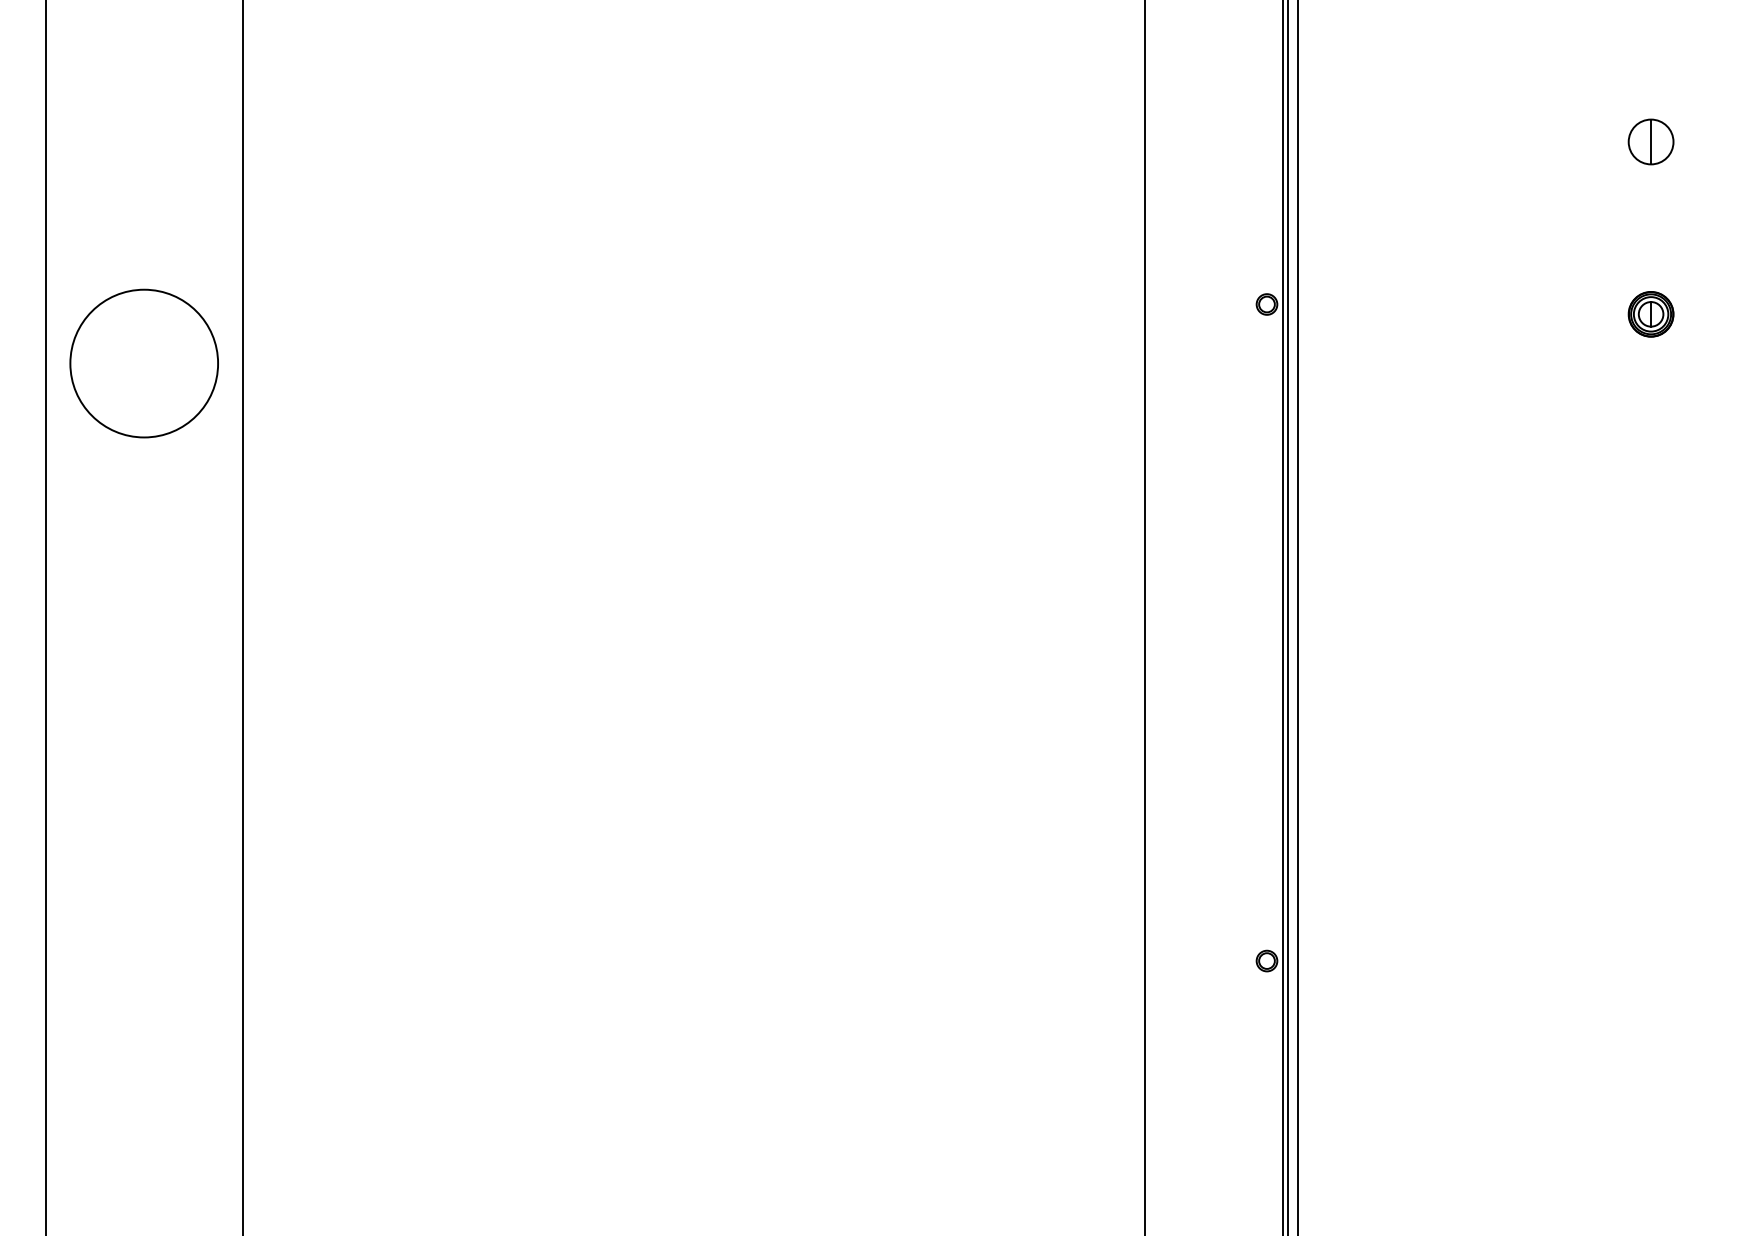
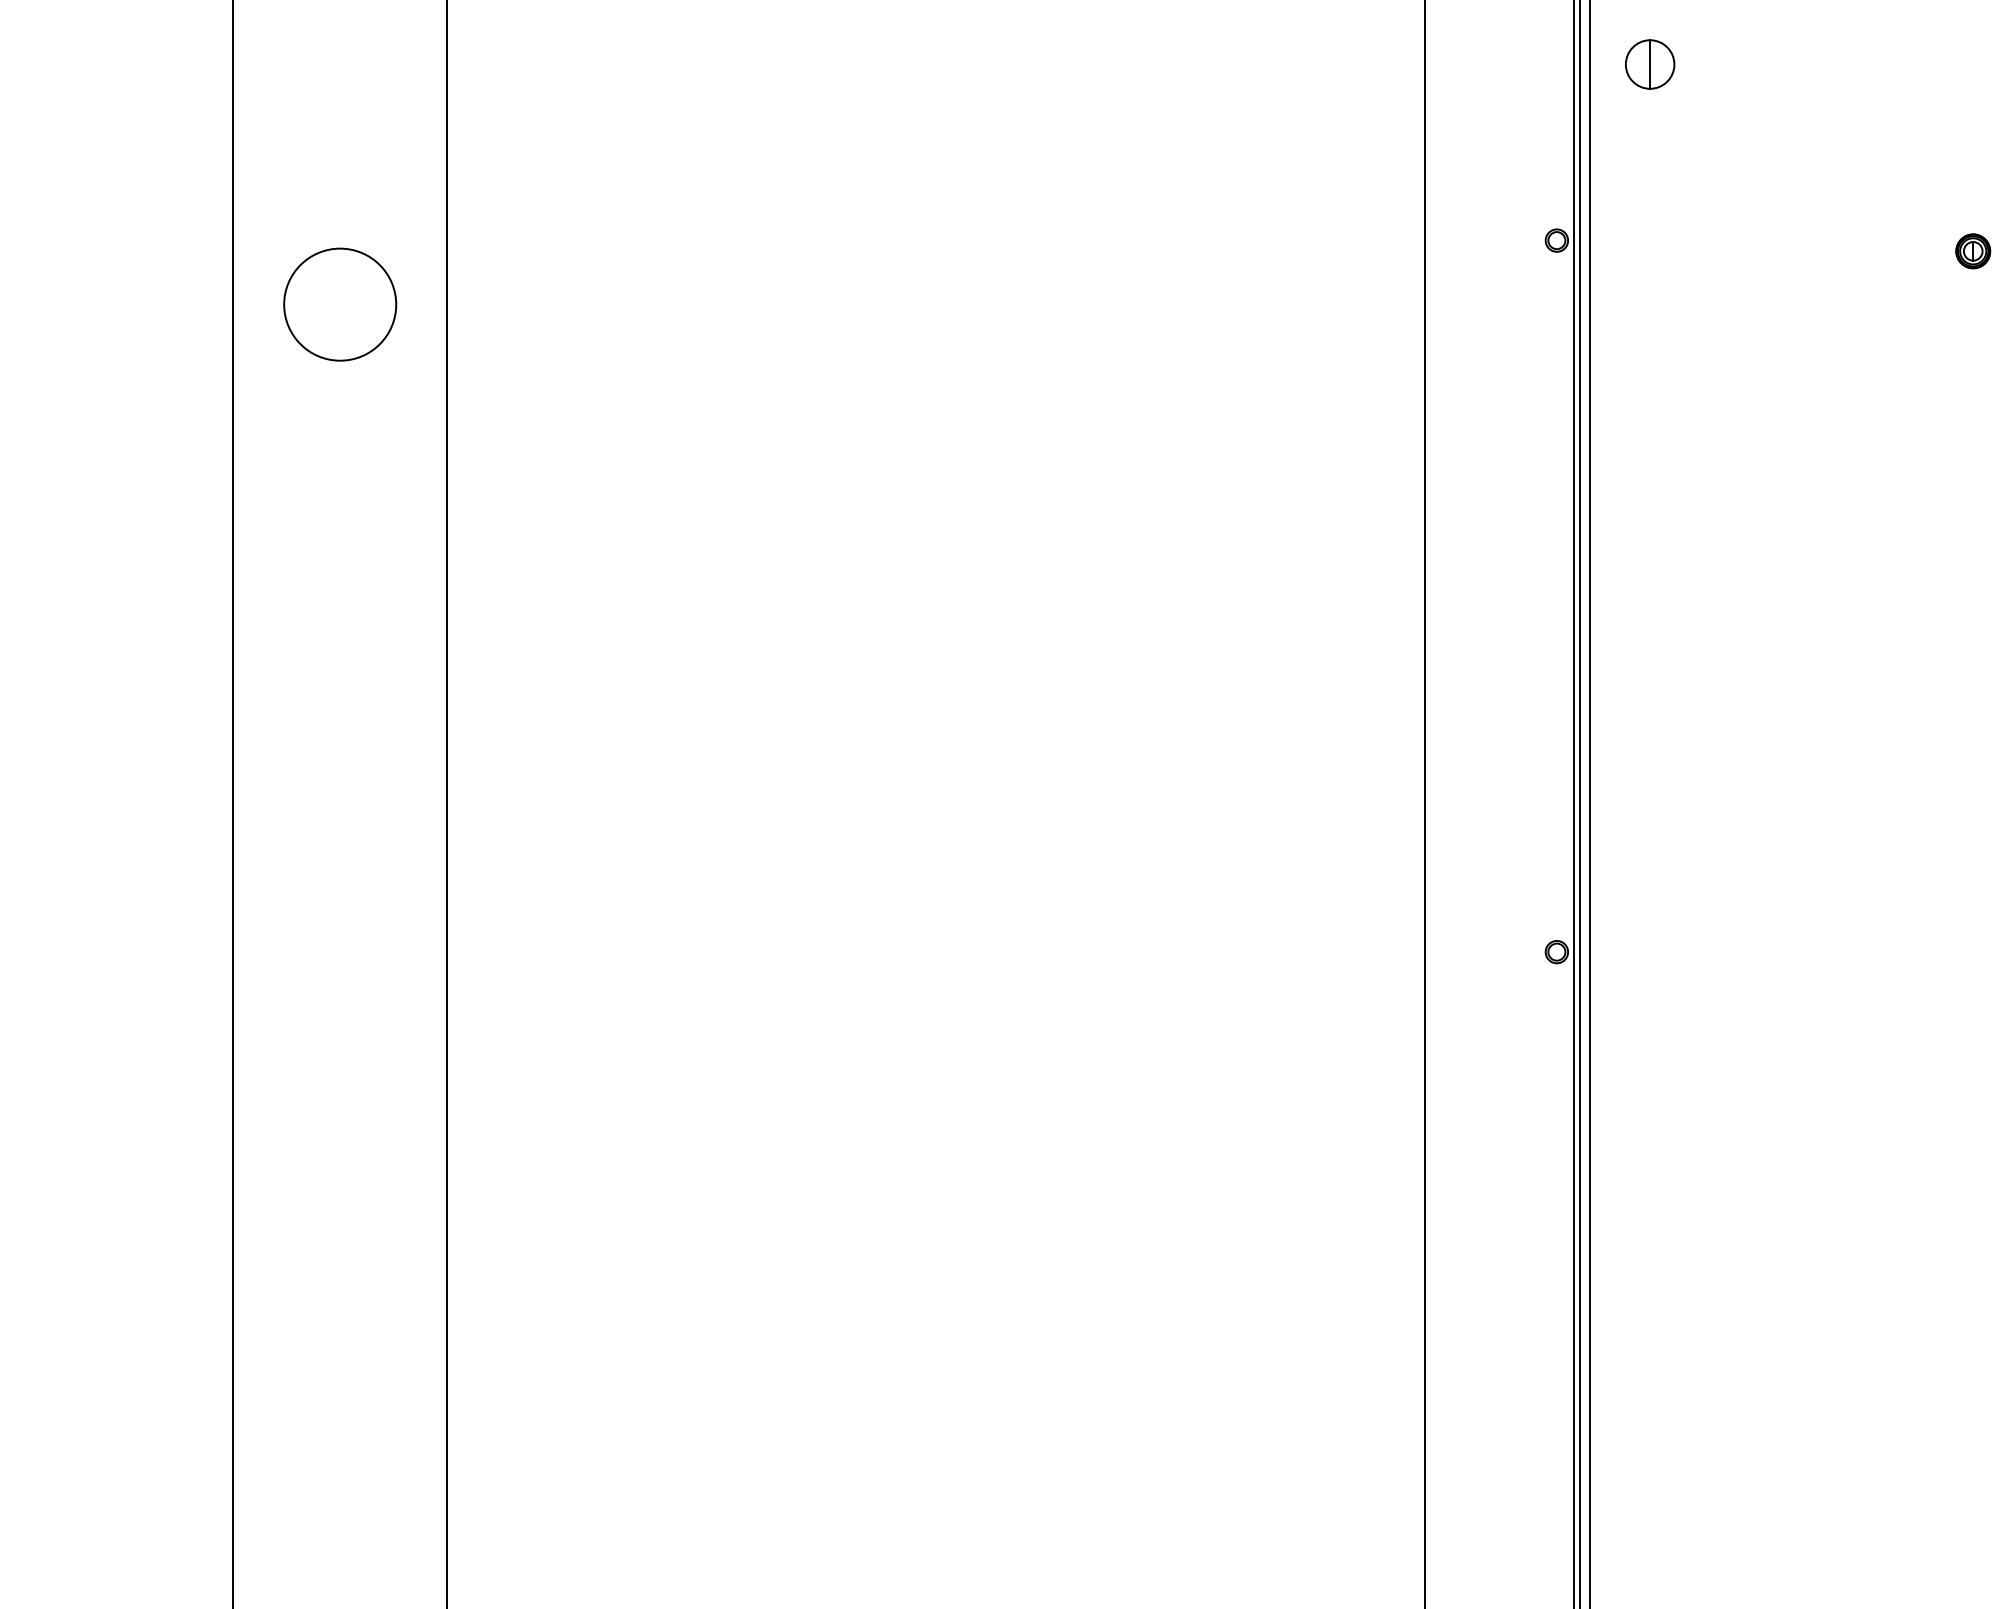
part: (1651, 141) -> (1650, 64), moved
part: (1651, 314) -> (1973, 251), size x0.7
circle: (144, 363) -> (340, 304), size x0.7

